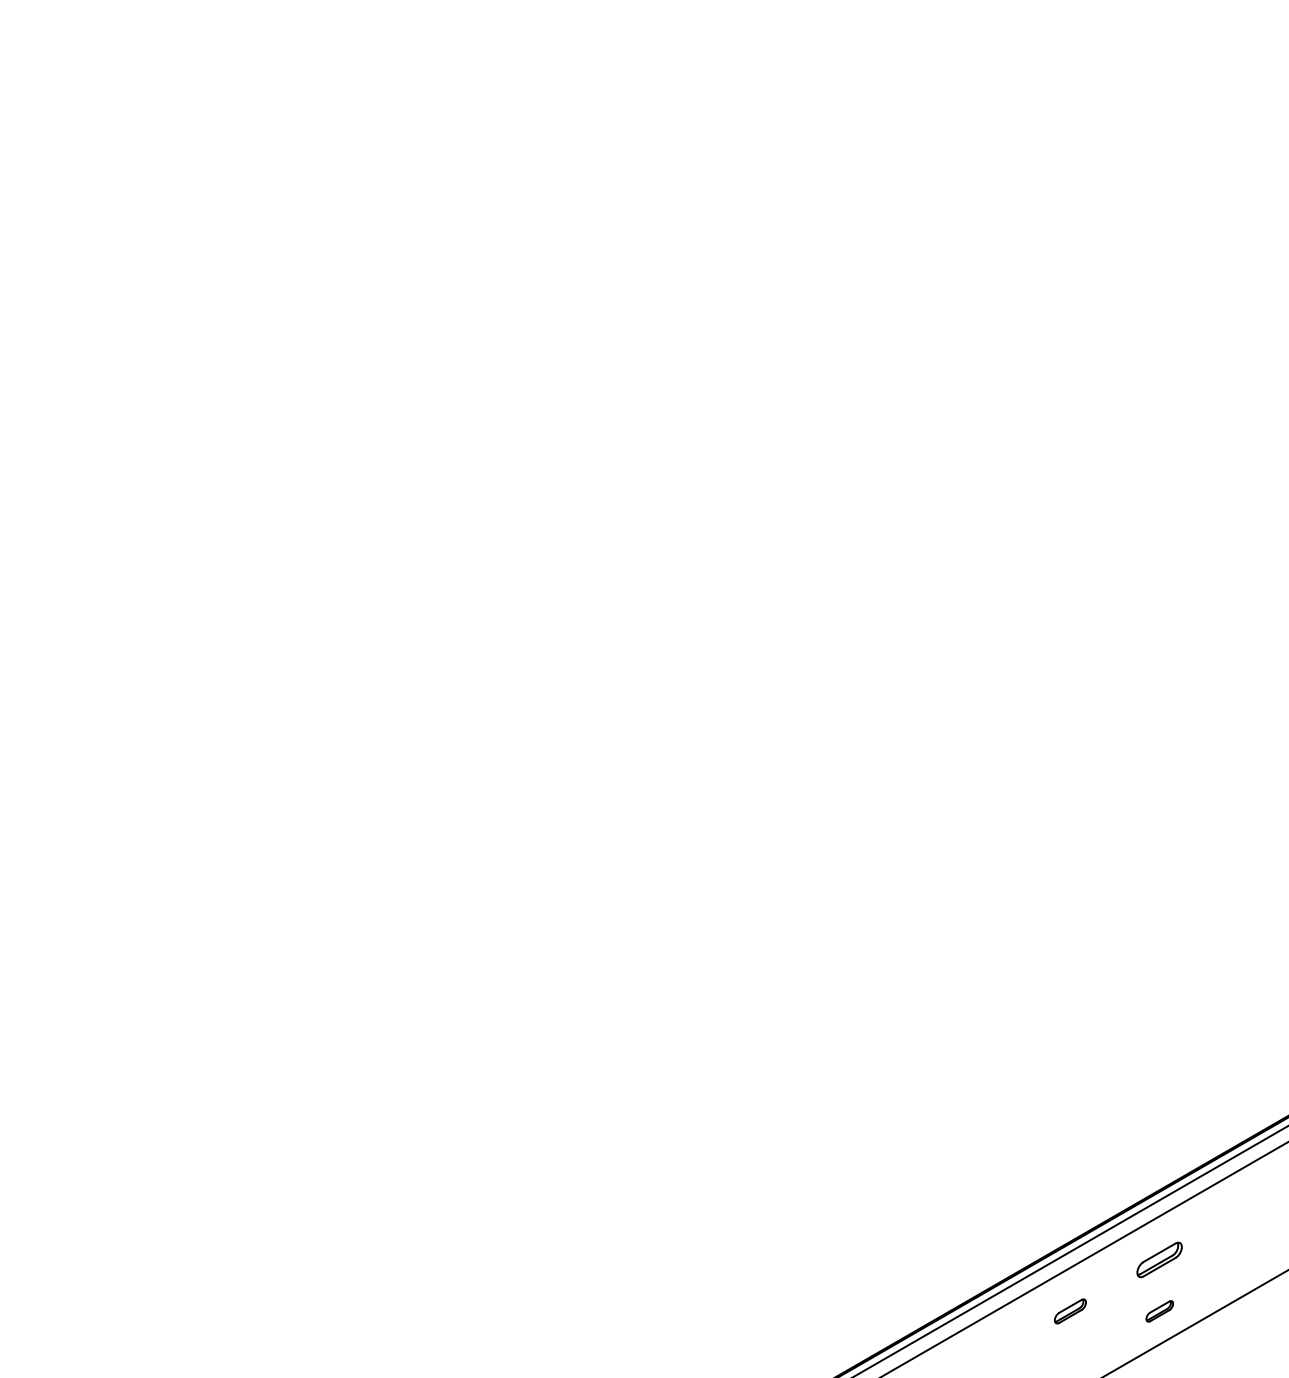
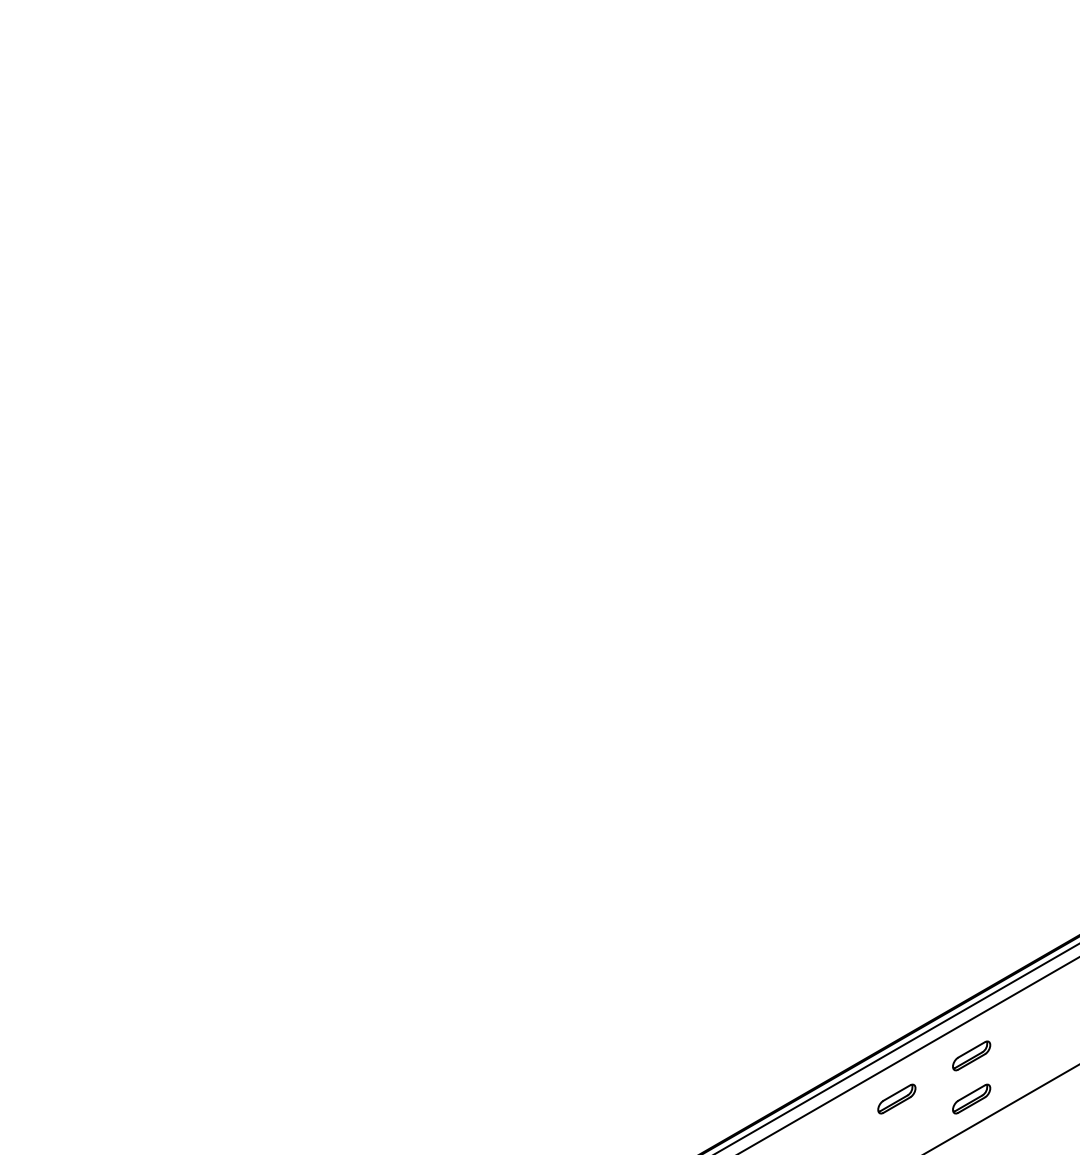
part: (1069, 1310) -> (896, 1098), size x1.43
part: (1159, 1310) -> (971, 1098), size x1.67

